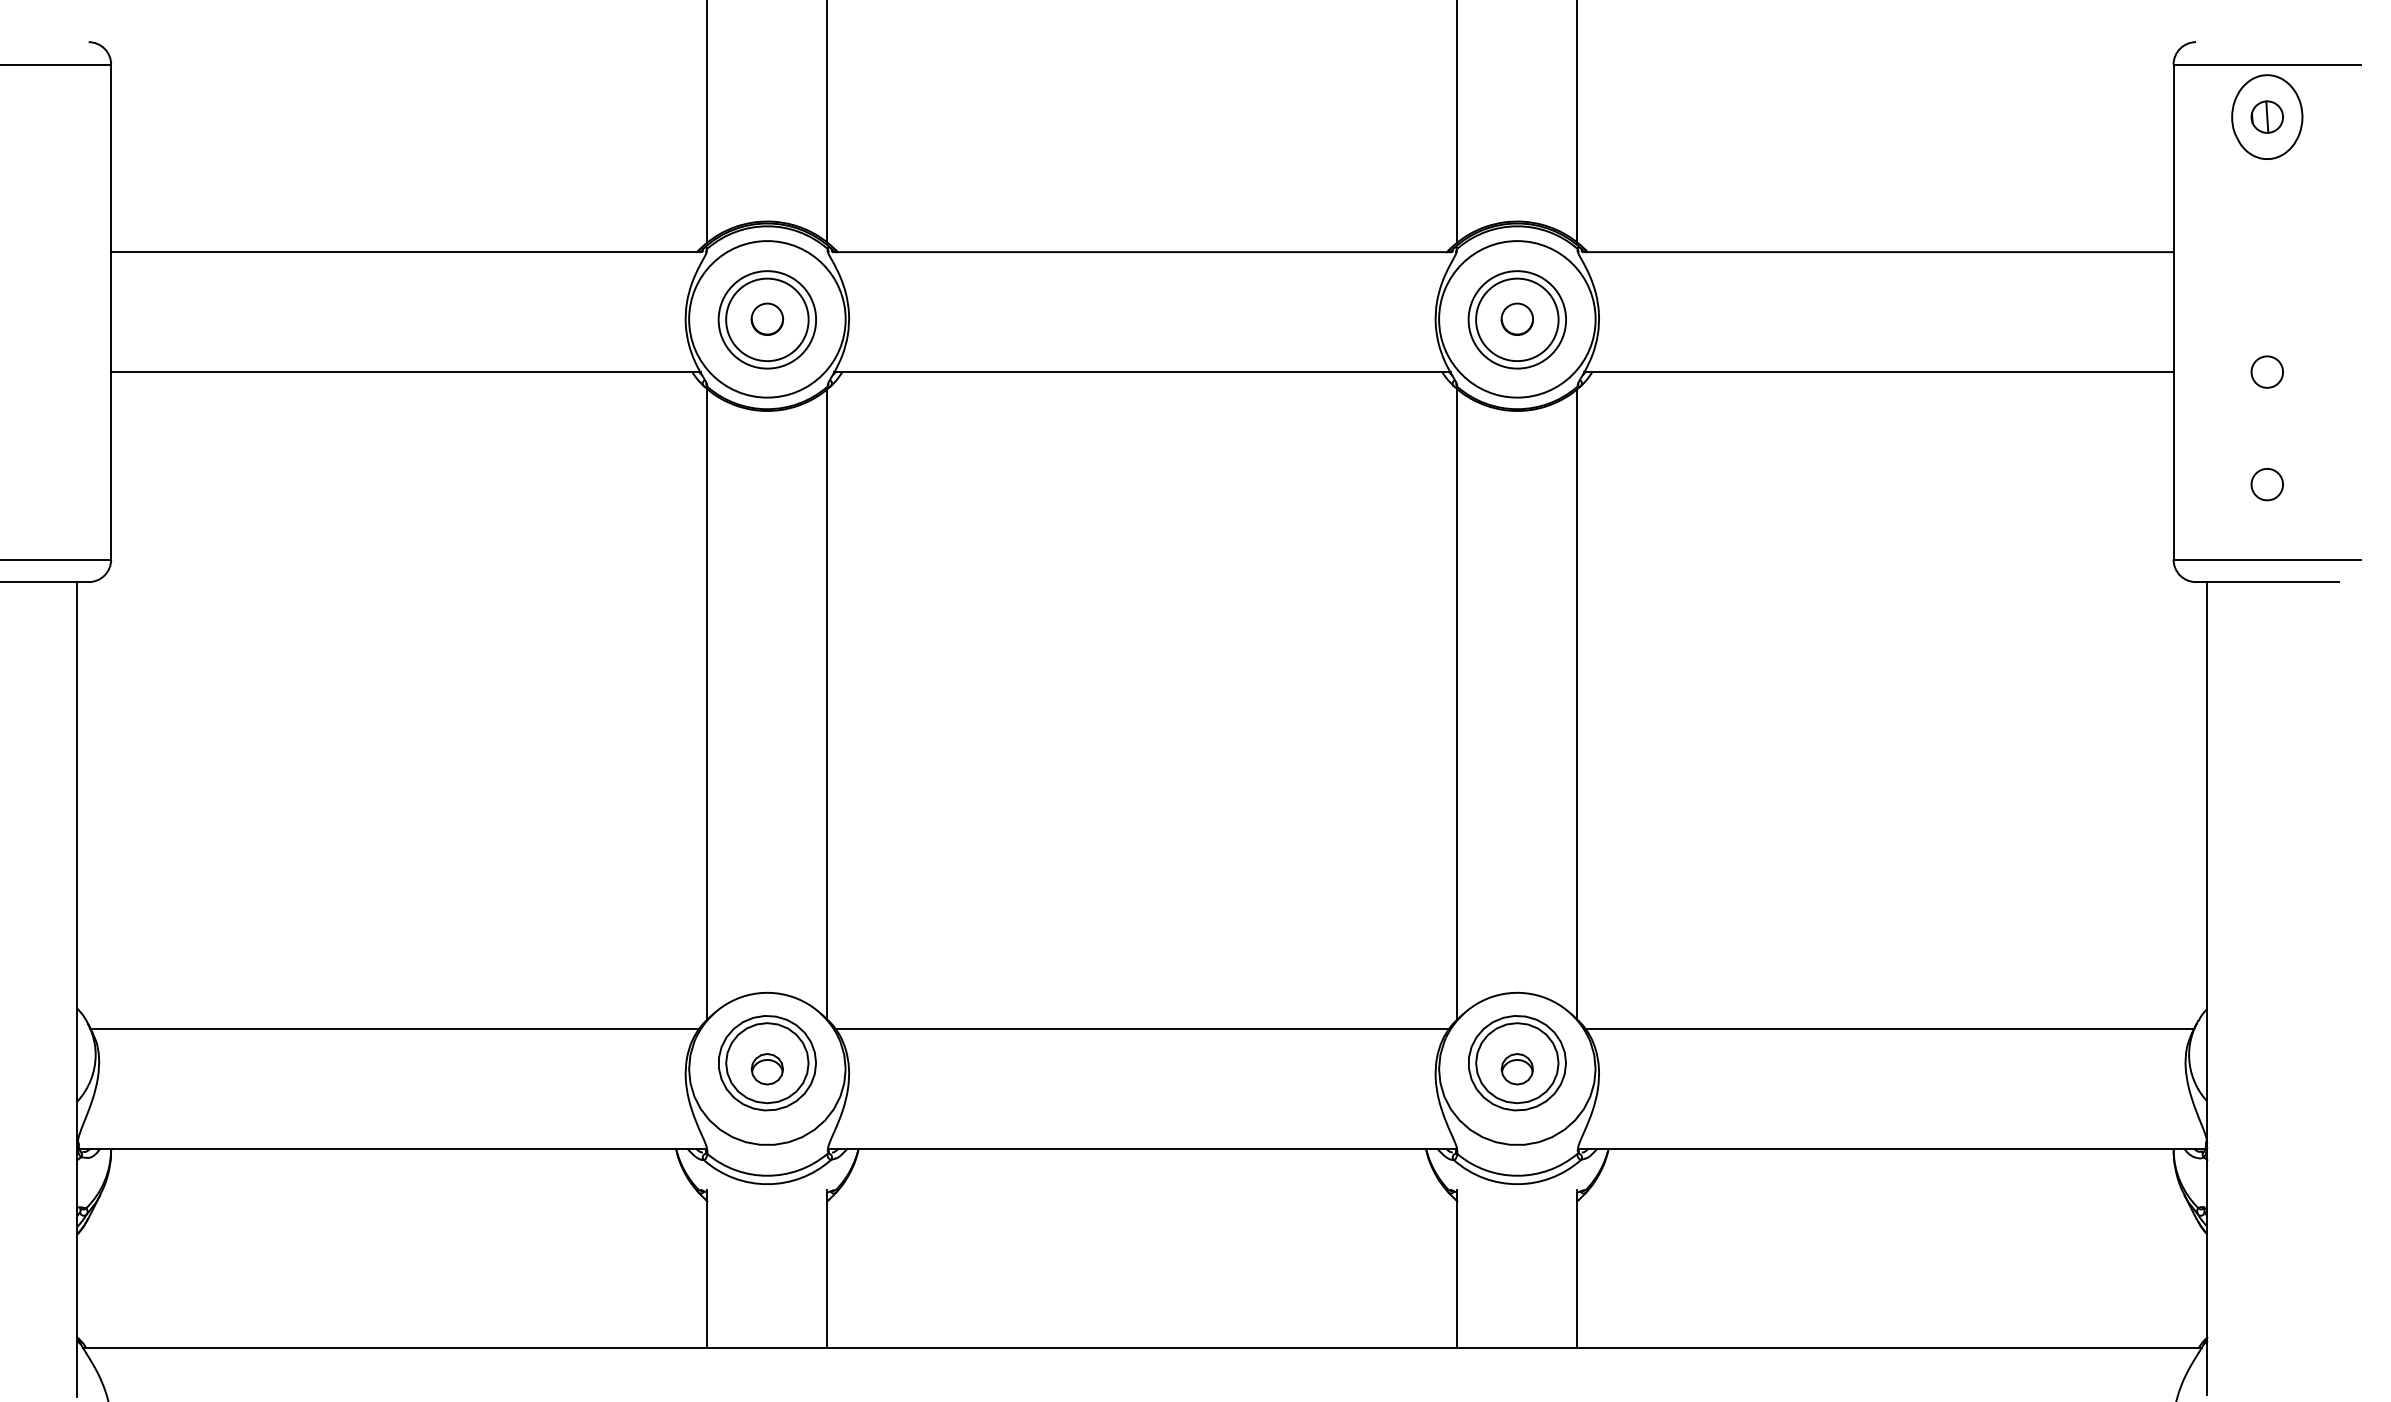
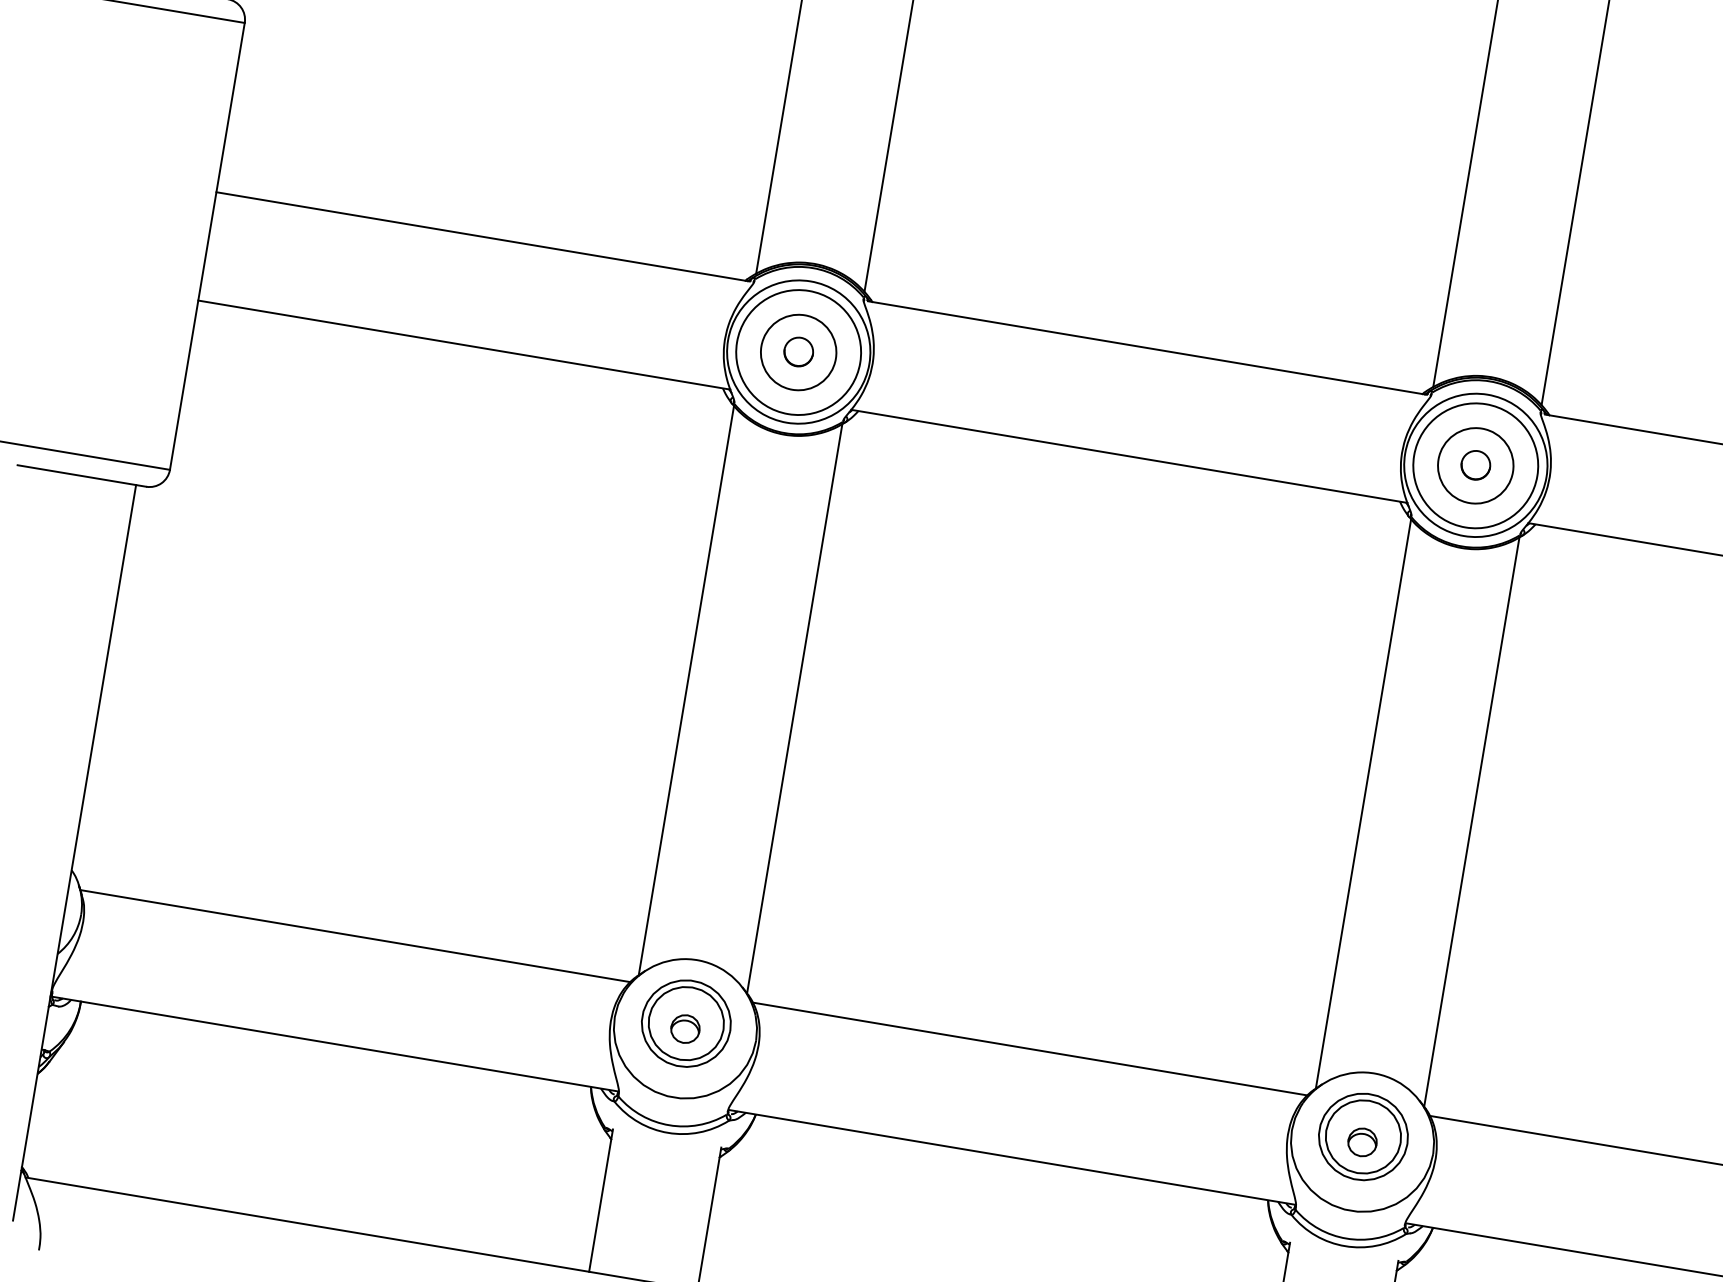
circle: (767, 319) -> (798, 352), size x1.4
circle: (1517, 319) -> (1475, 465), size x1.4

